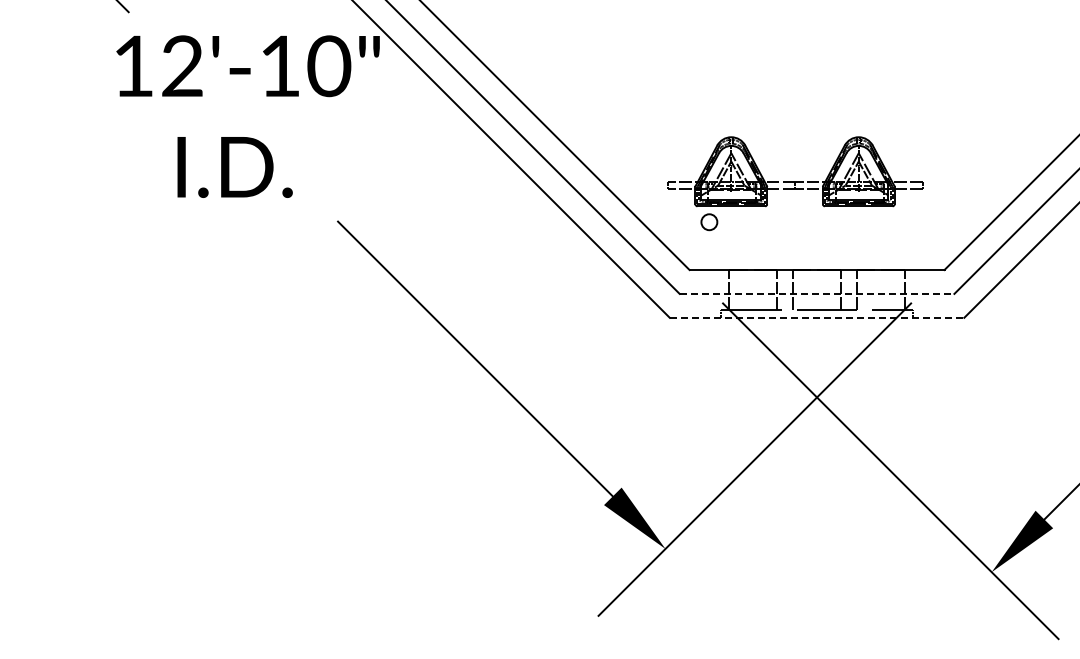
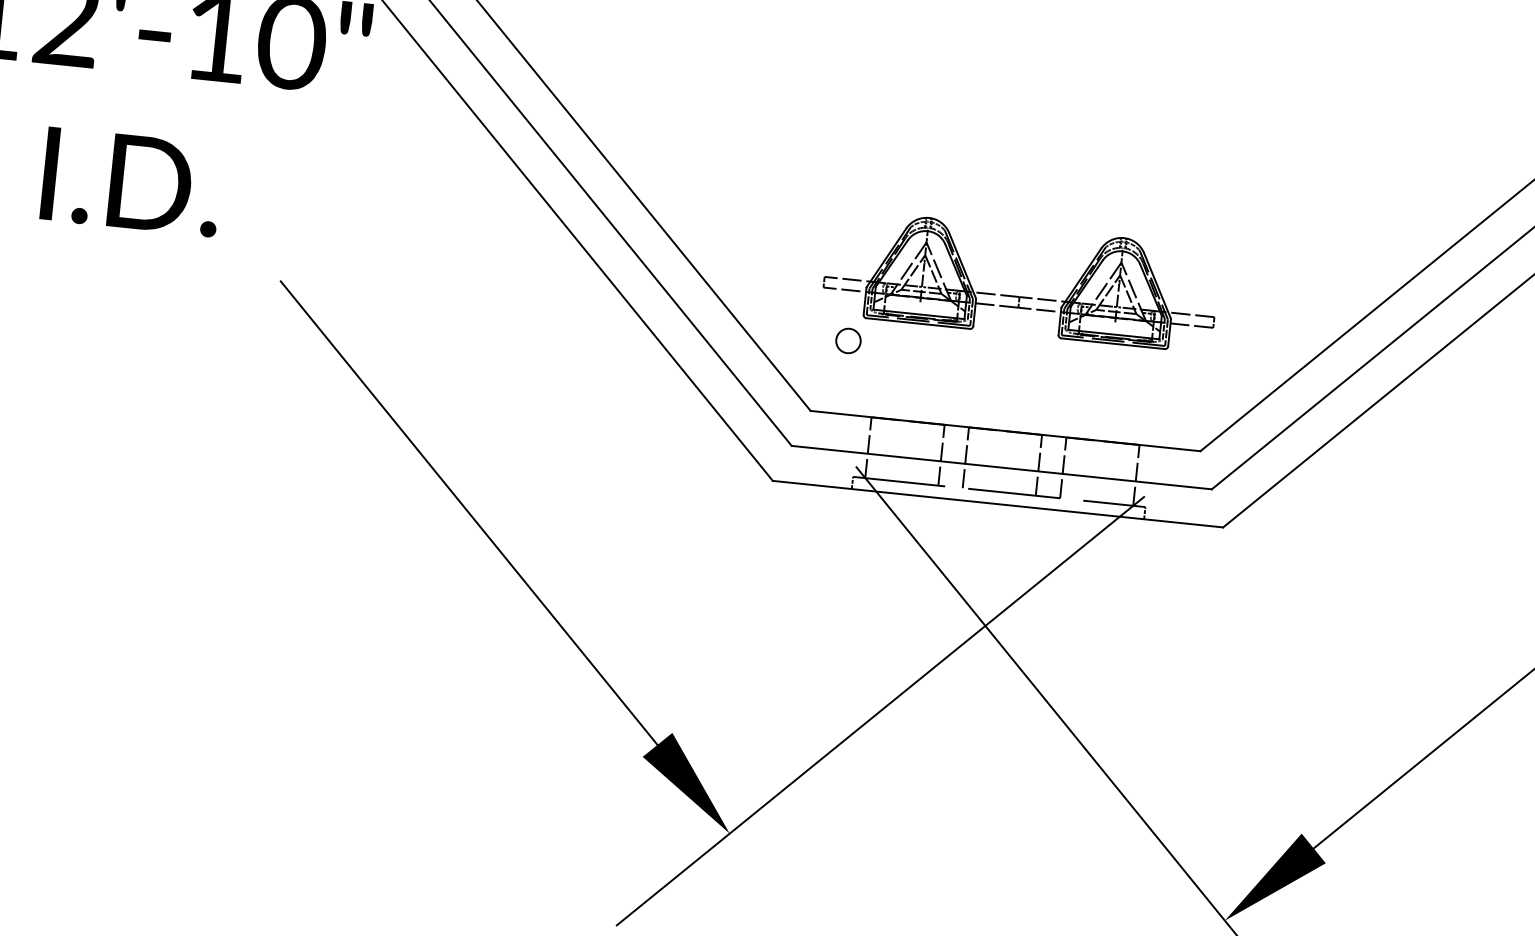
part: (795, 181) -> (1020, 295), moved
line: (817, 293) -> (1002, 467), dashed -> solid
line: (817, 317) -> (998, 503), dashed -> solid

